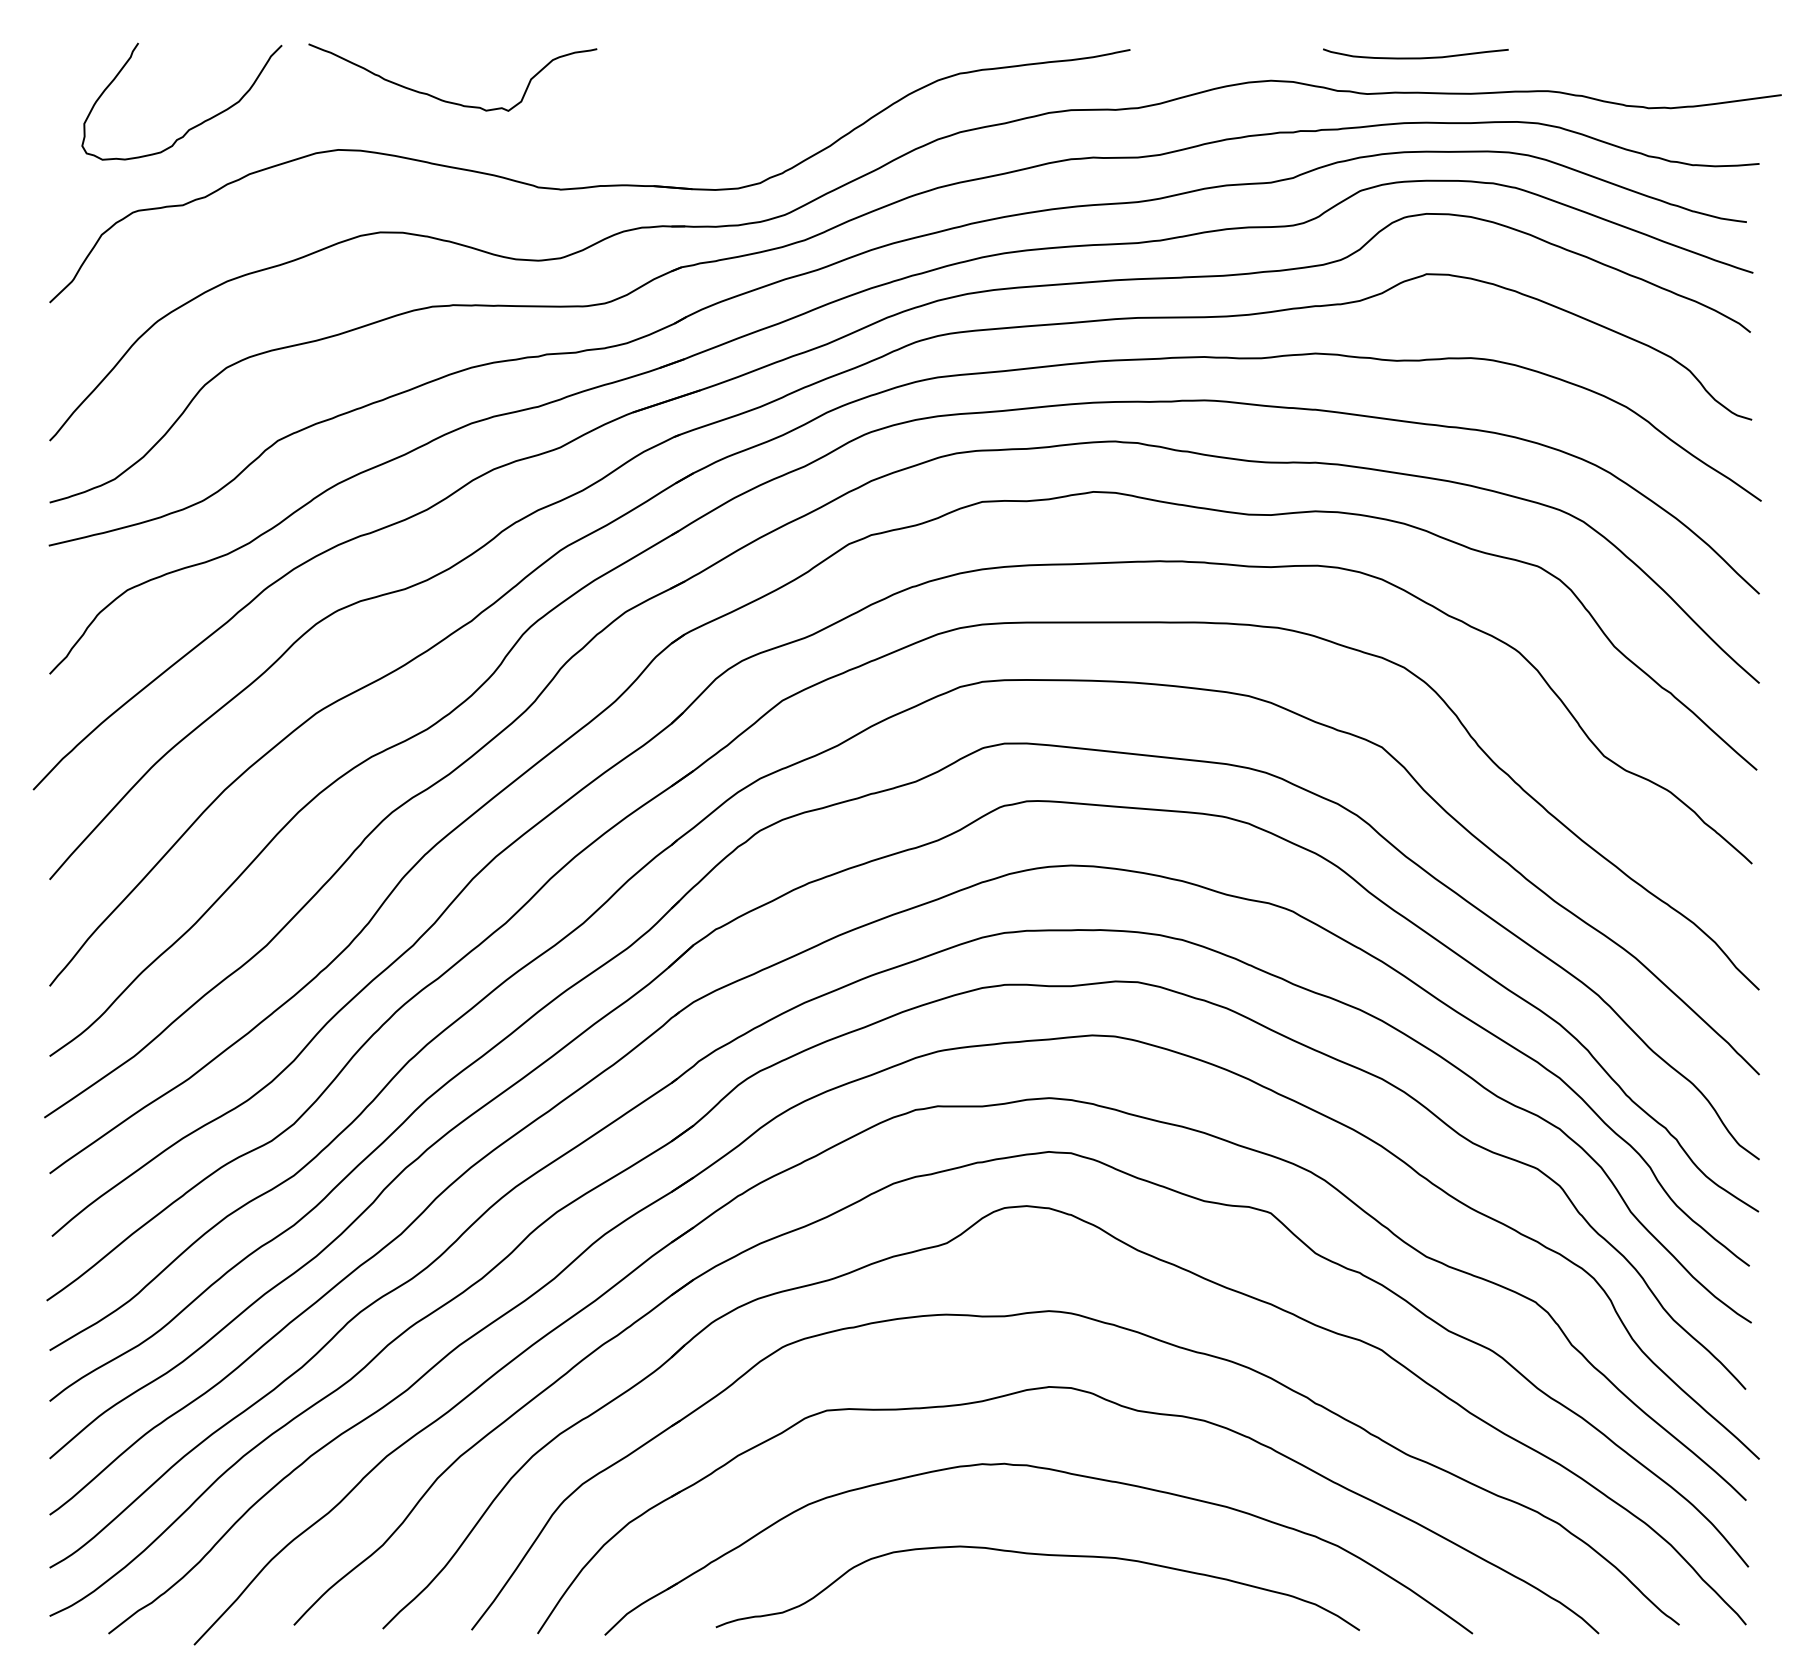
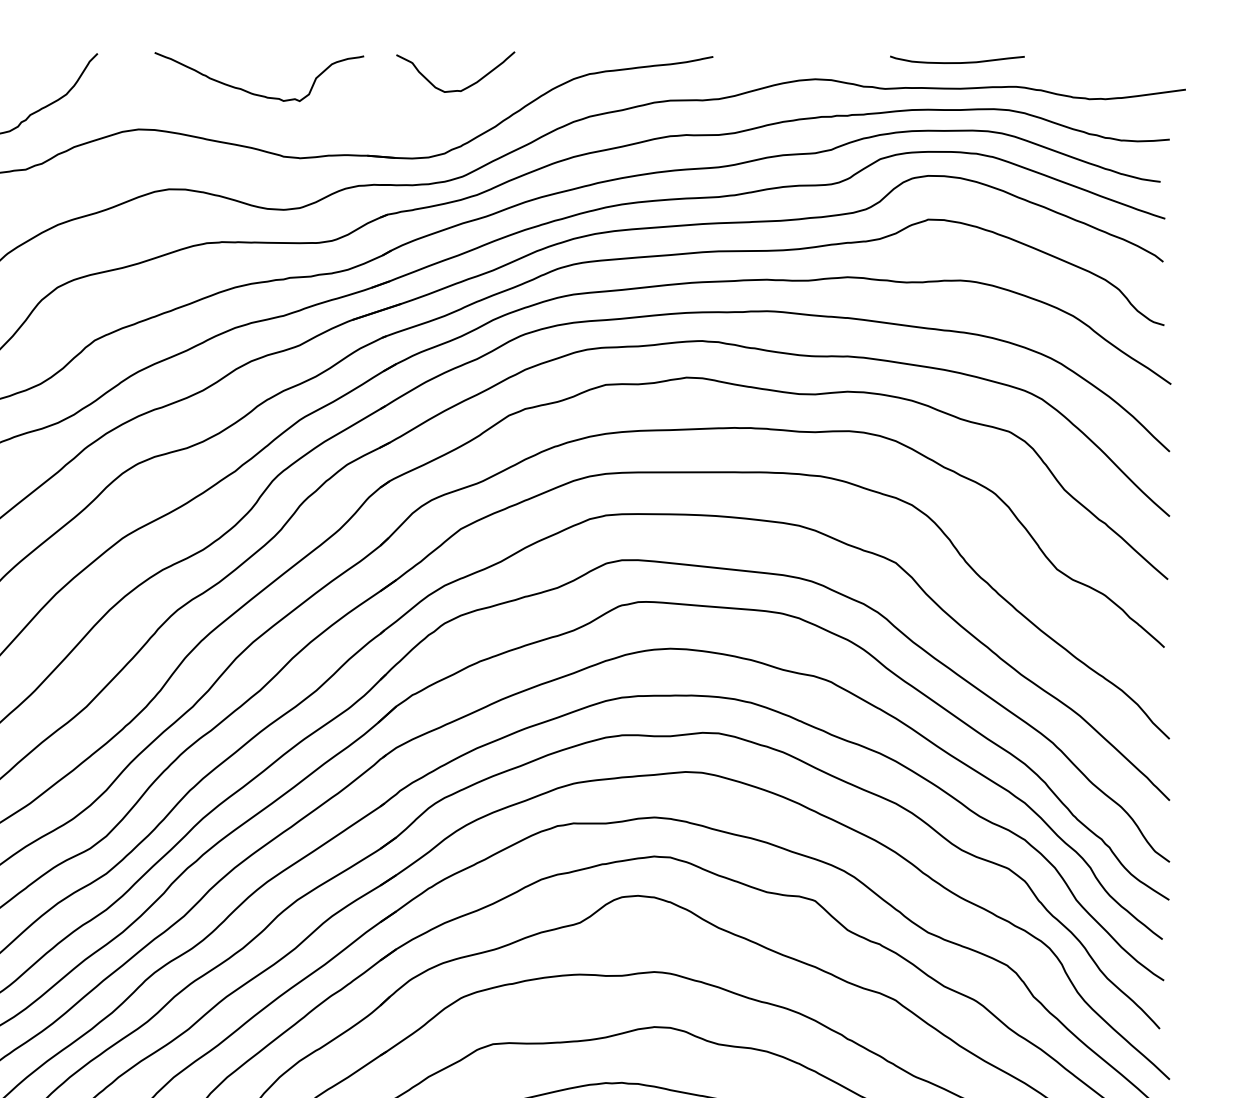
curve: (1415, 57) -> (957, 62), moved
curve: (776, 95) -> (456, 89), added
curve: (446, 100) -> (254, 93), moved

